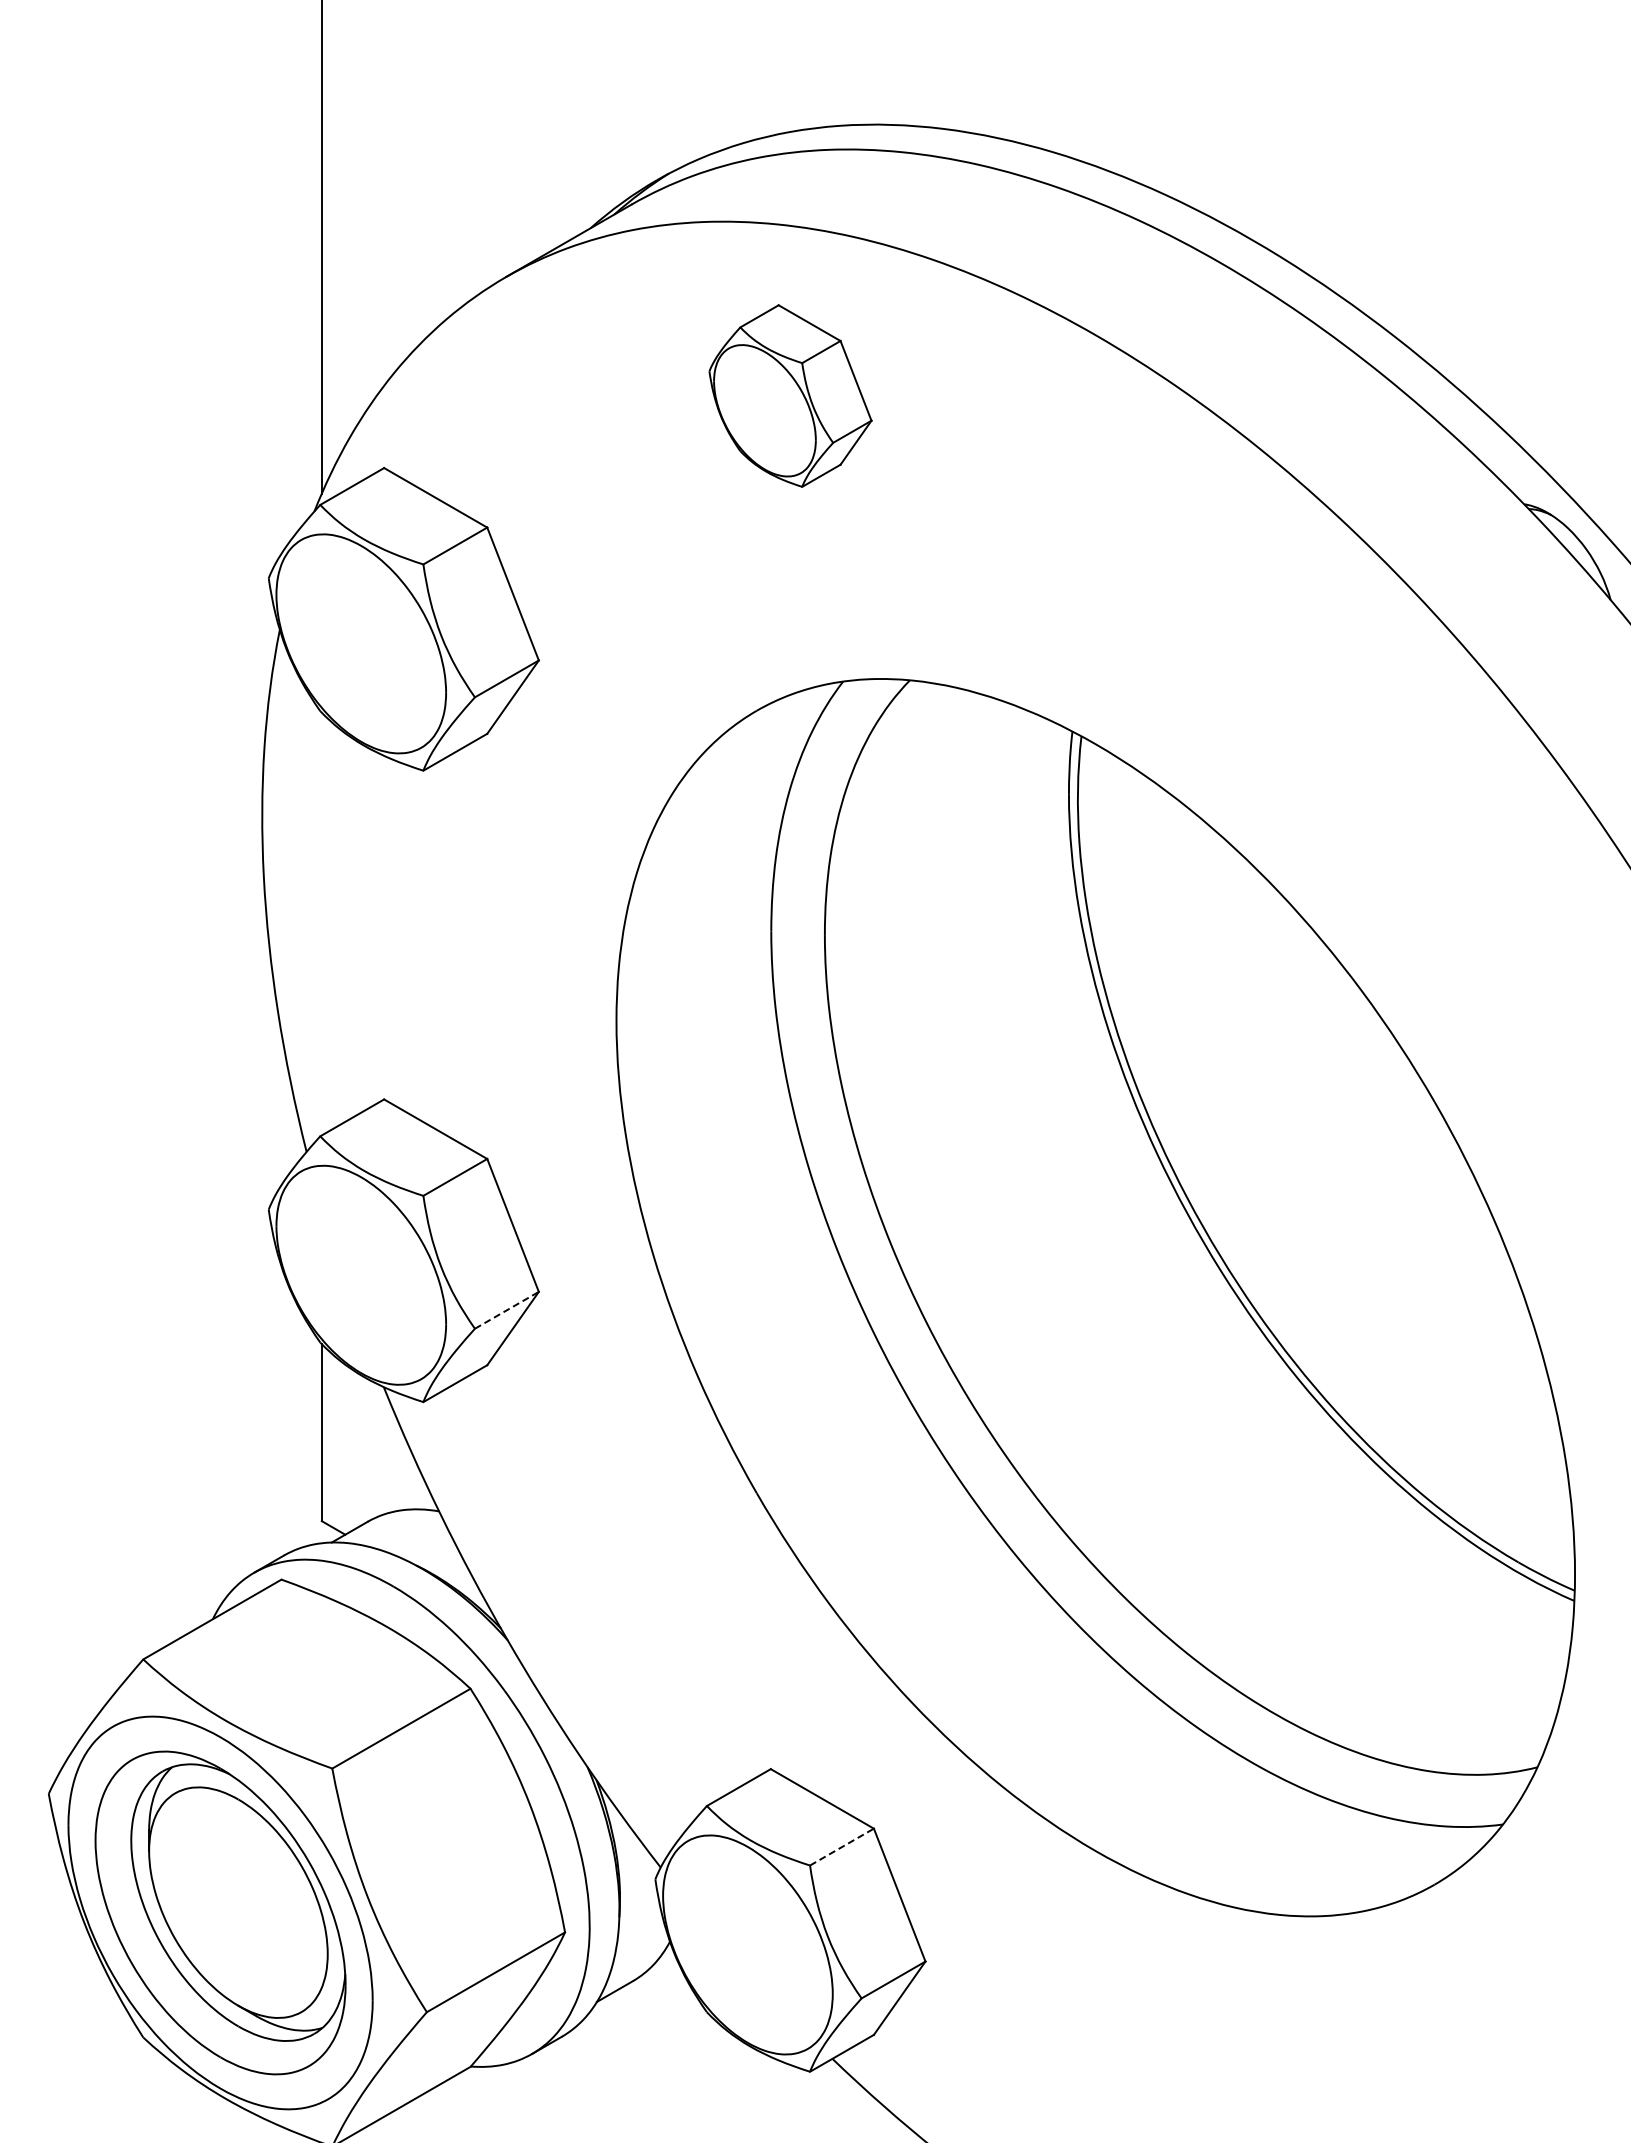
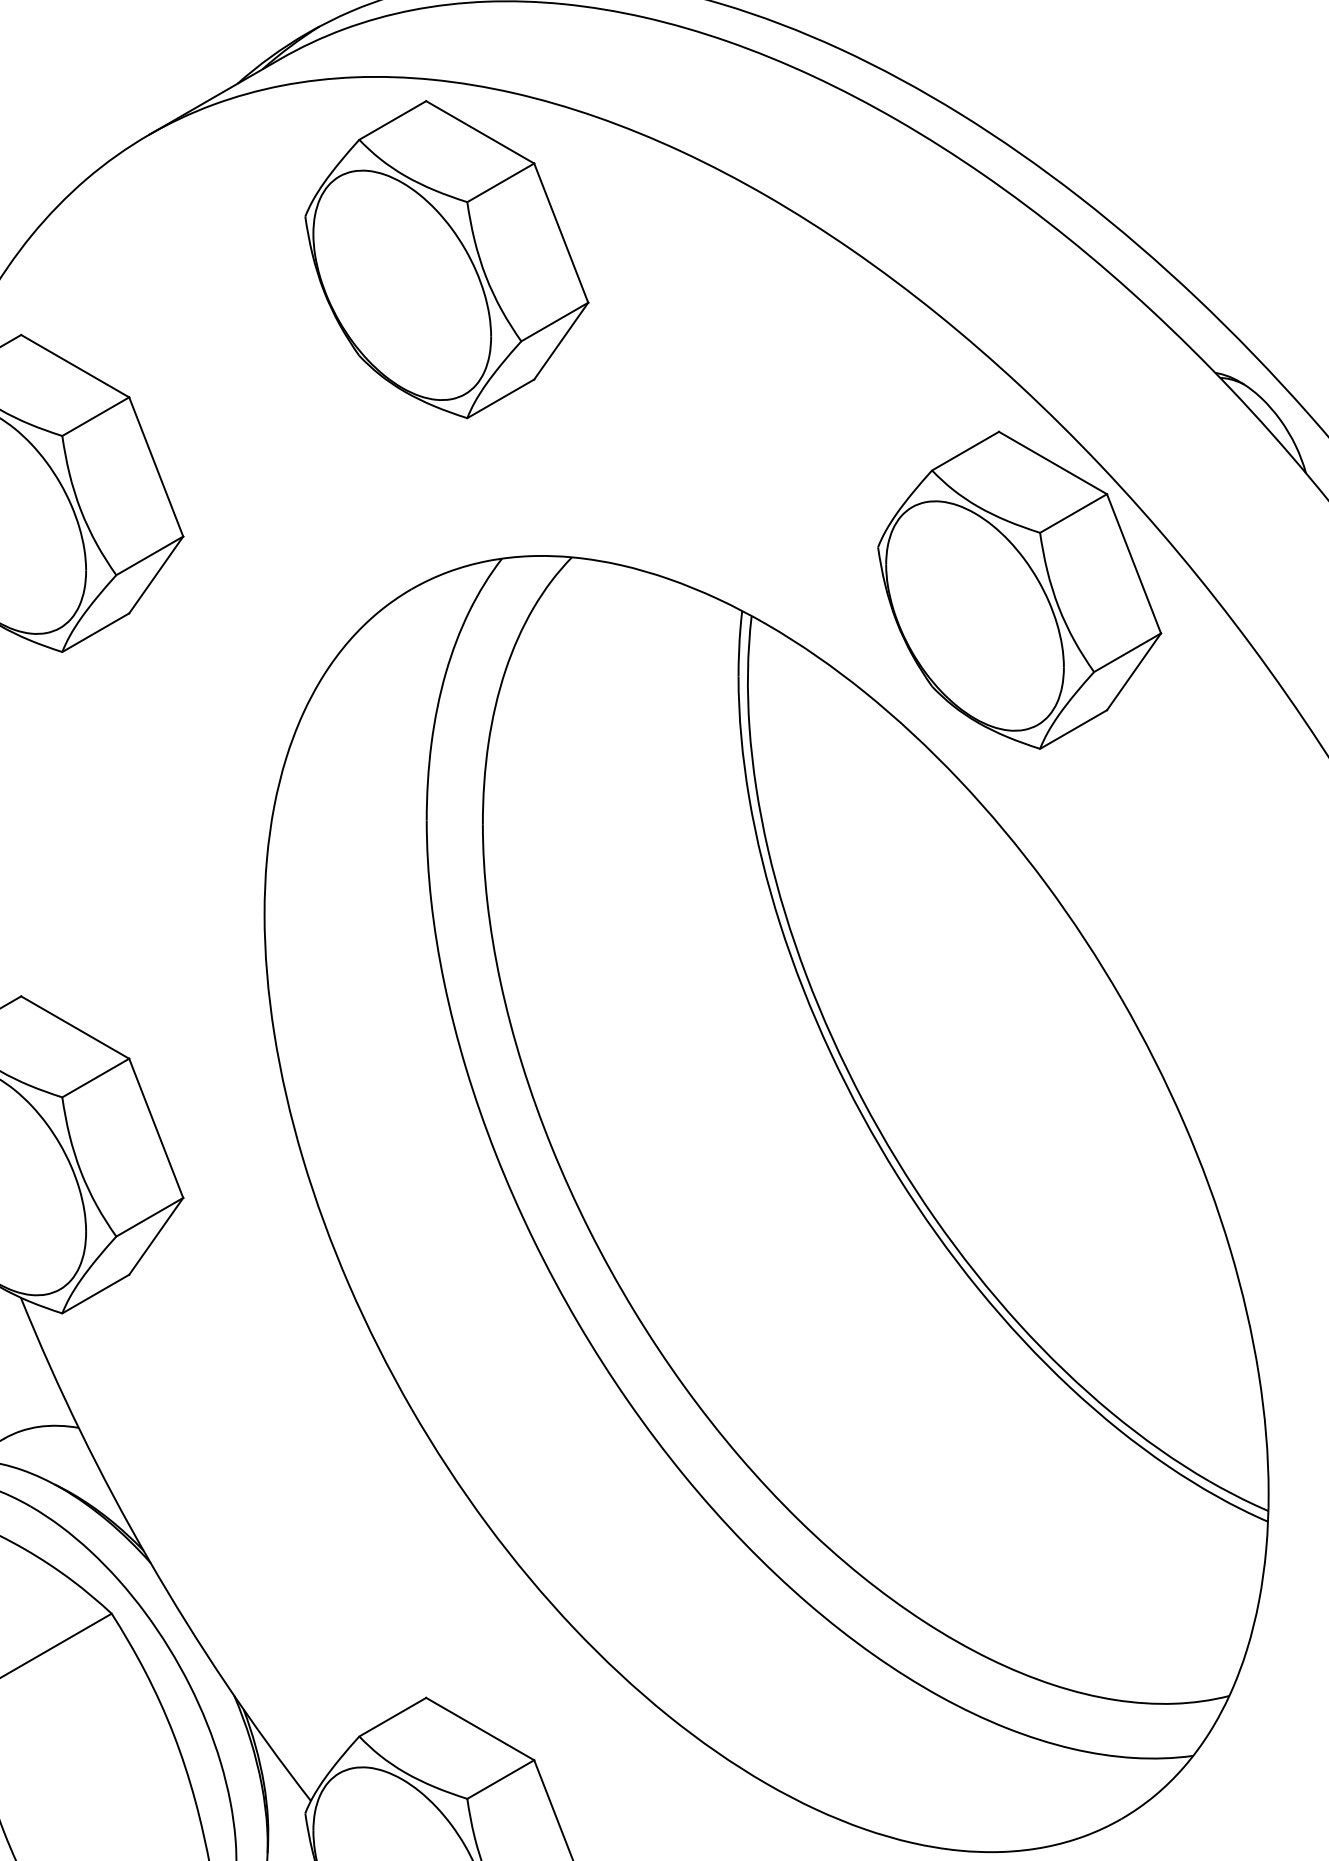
part: (790, 395) -> (446, 259), size x1.67
part: (1337, 711) -> (1019, 590), added
line: (506, 1310) -> (149, 1217), dashed -> solid
line: (841, 1847) -> (500, 1779), dashed -> solid

